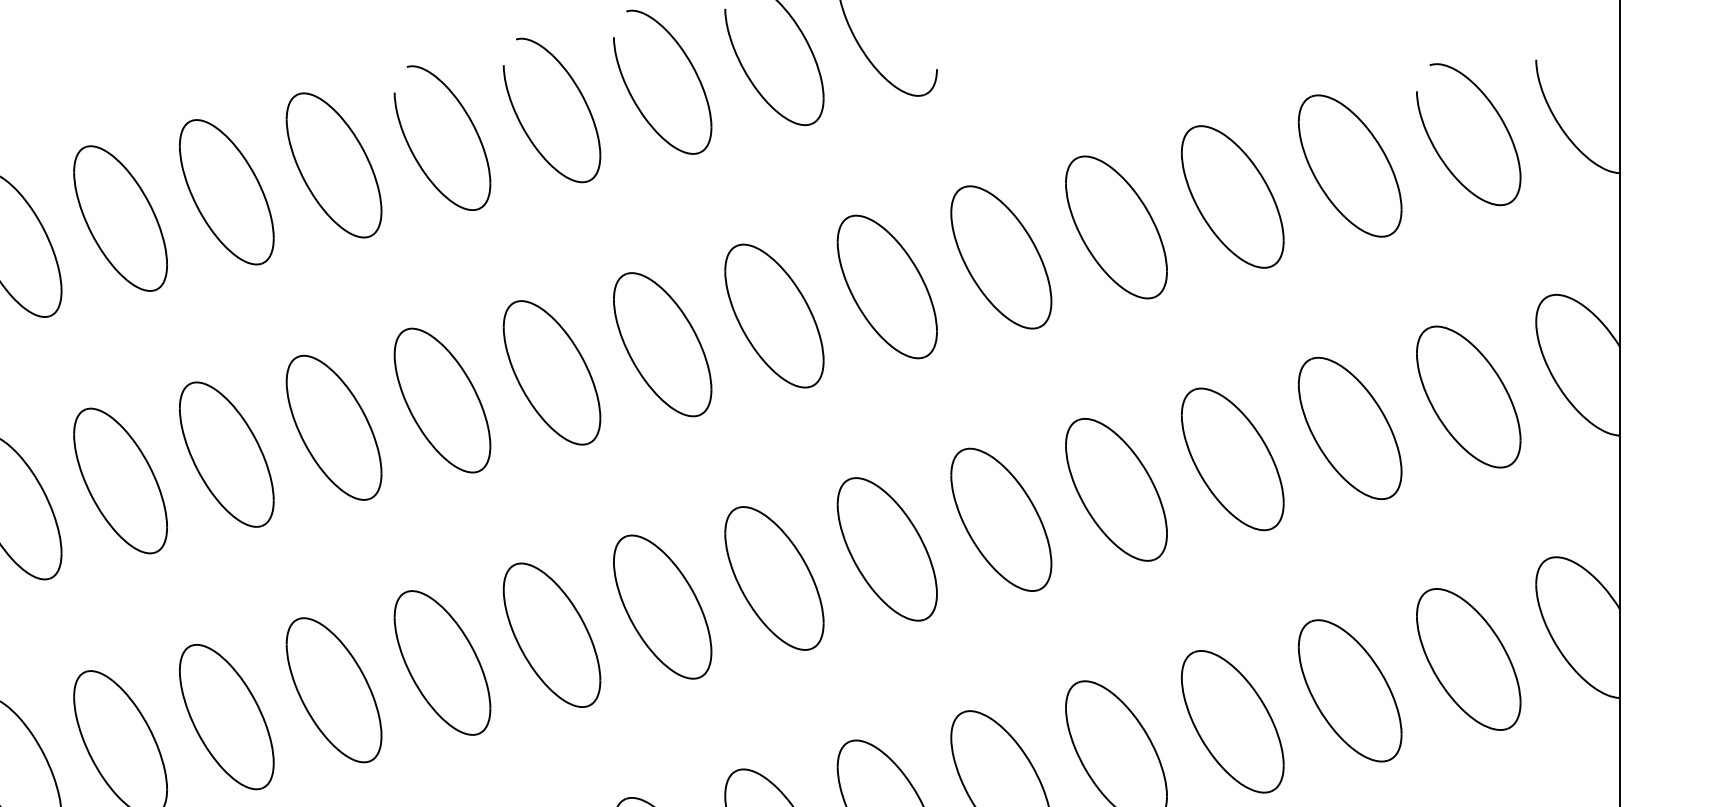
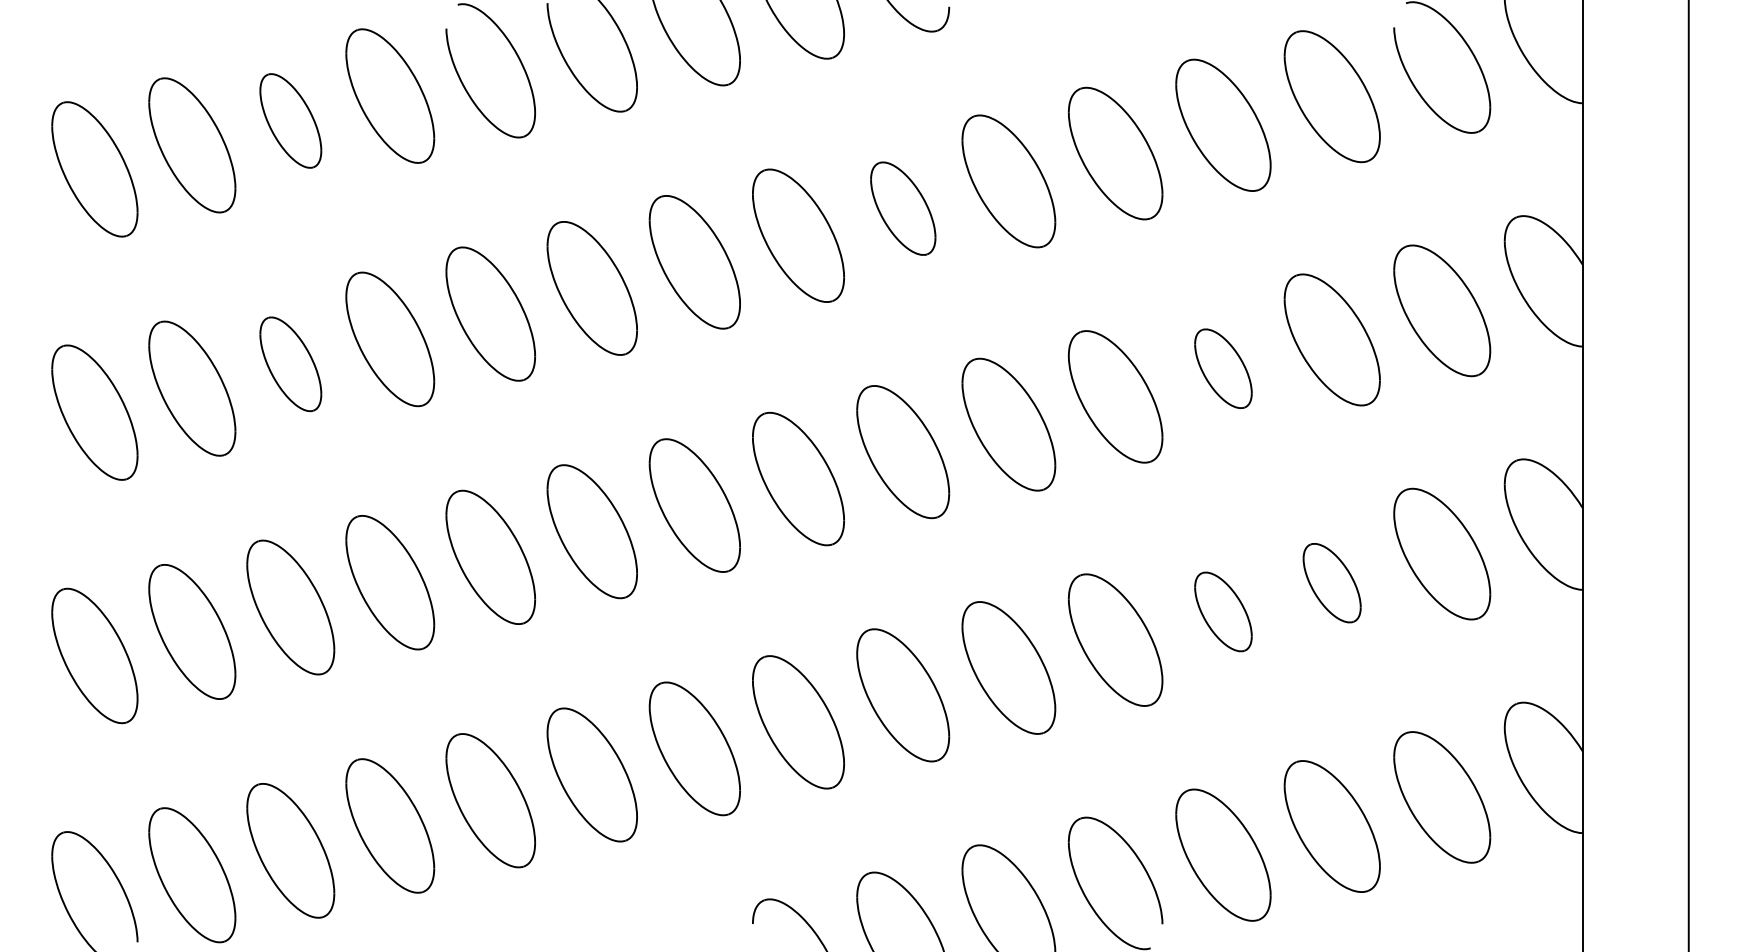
part: (226, 191) -> (290, 120), size x0.7
part: (887, 286) -> (903, 208), size x0.7
part: (226, 454) -> (290, 364), size x0.7
part: (1232, 459) -> (1223, 368), size x0.6
part: (1349, 690) -> (1331, 582), size x0.6
part: (1232, 721) -> (1223, 611), size x0.6

